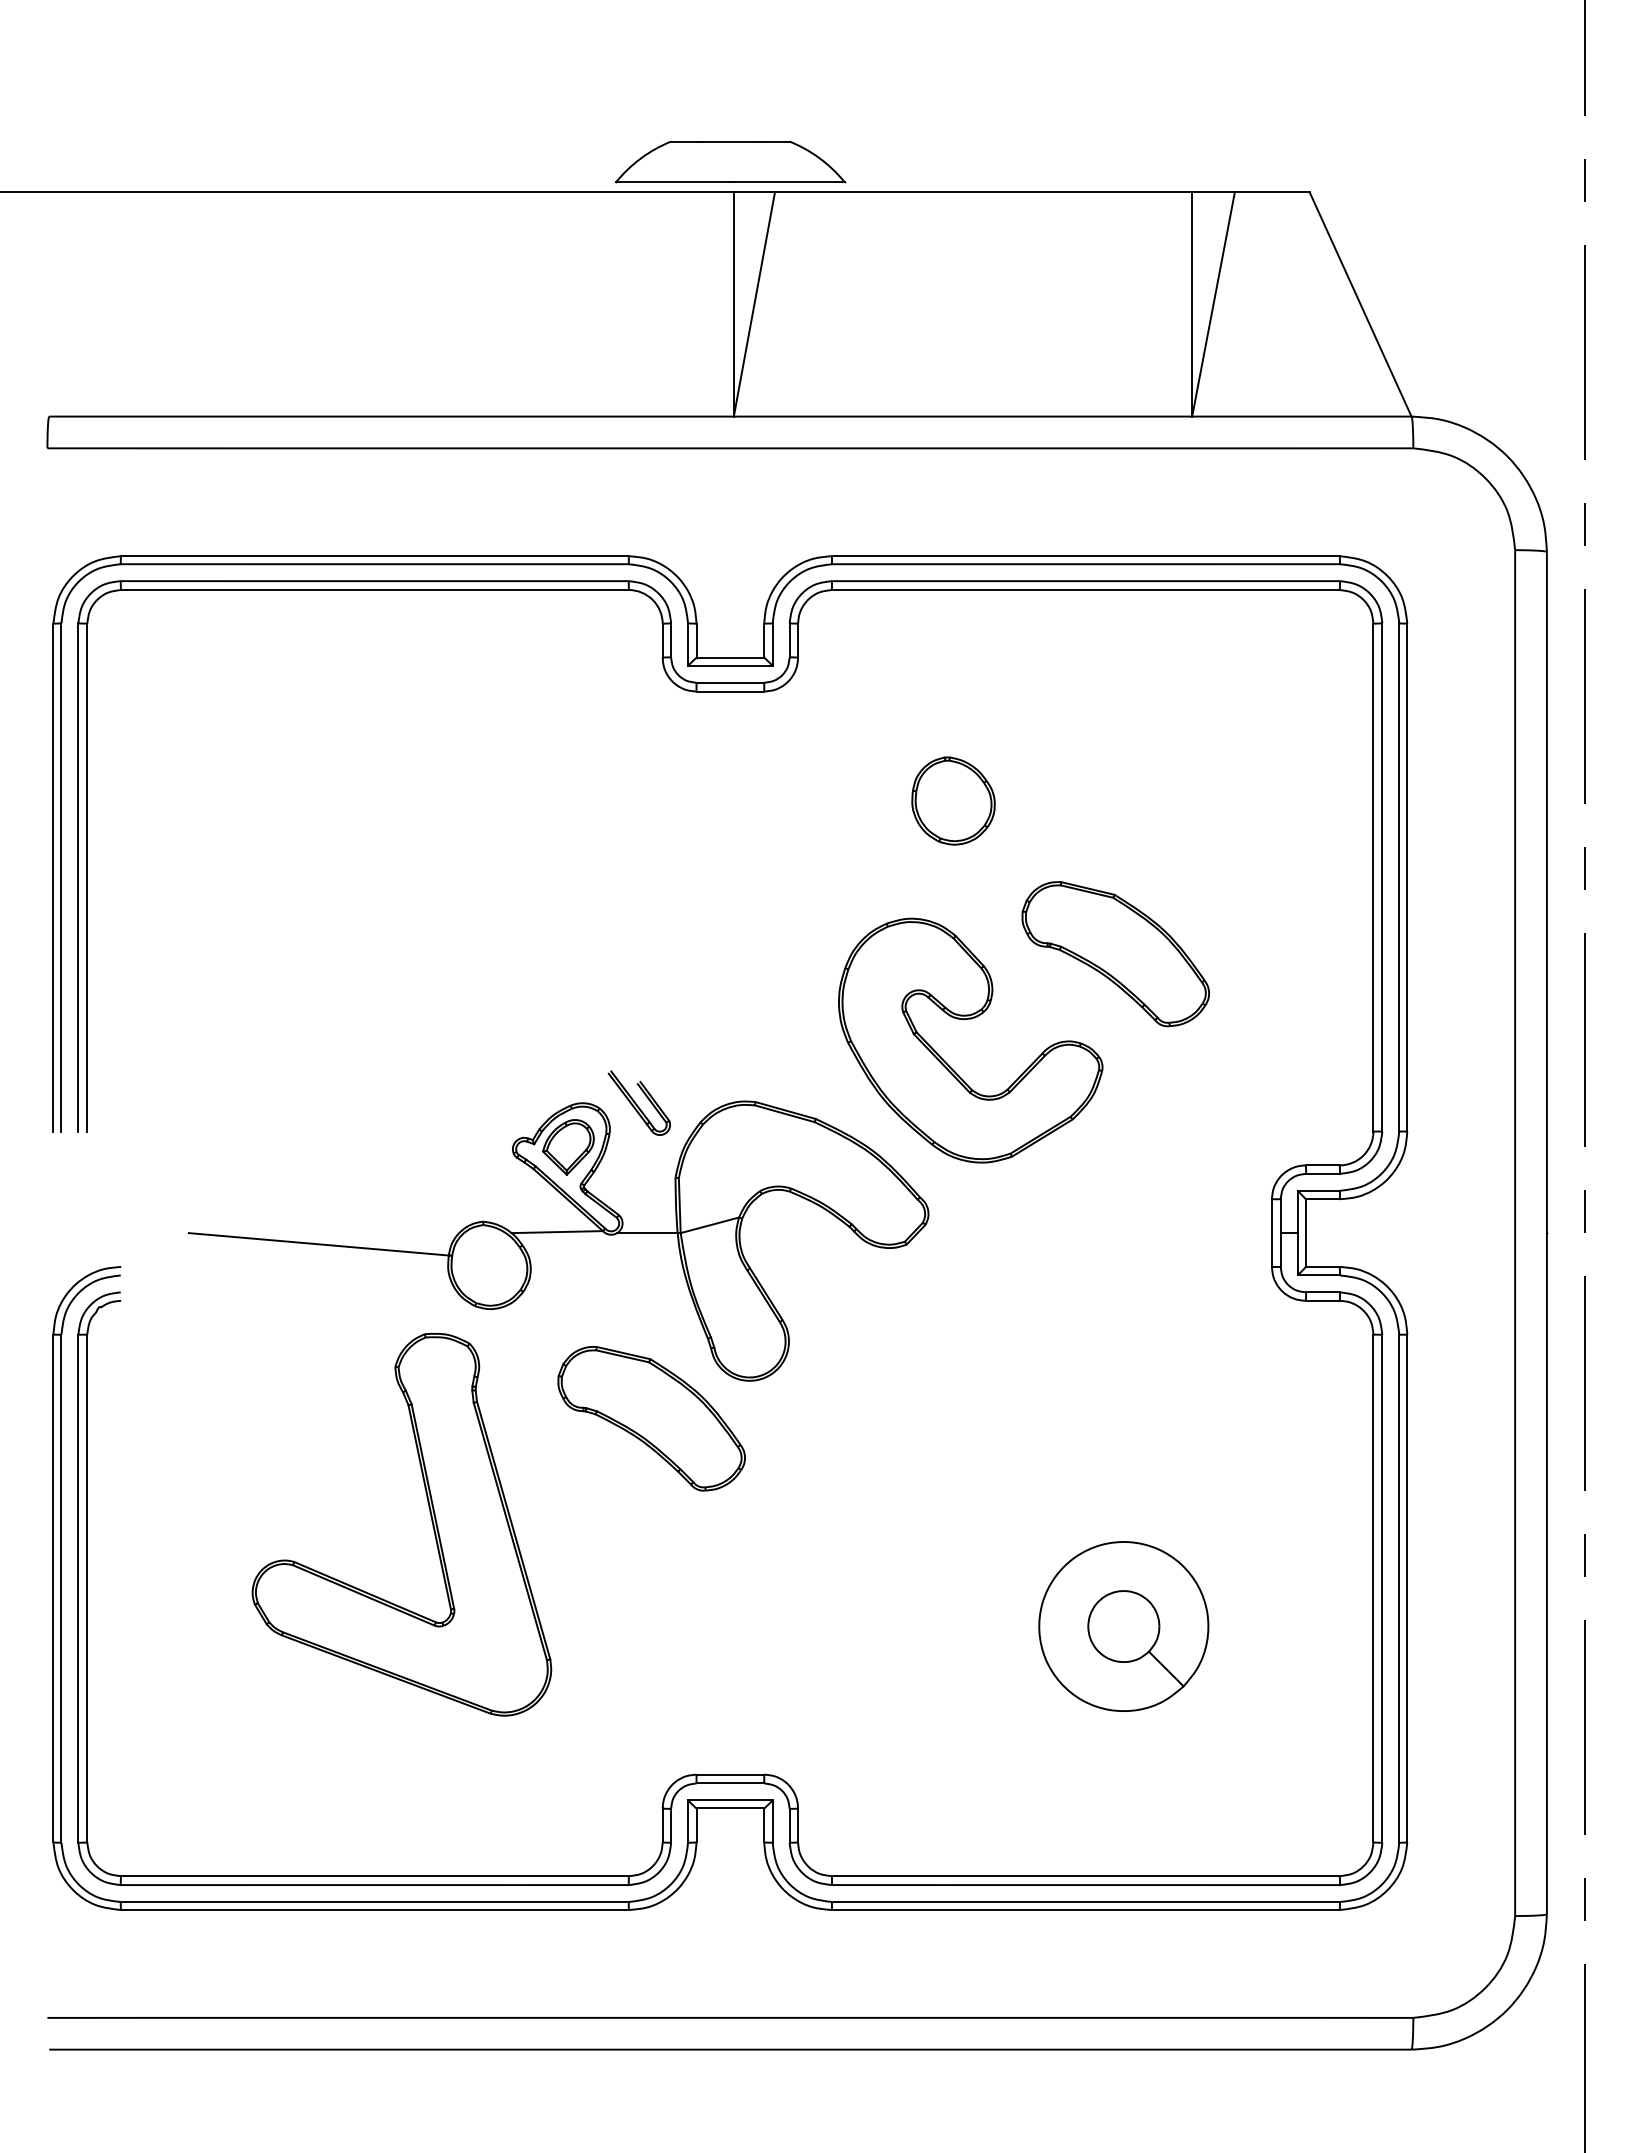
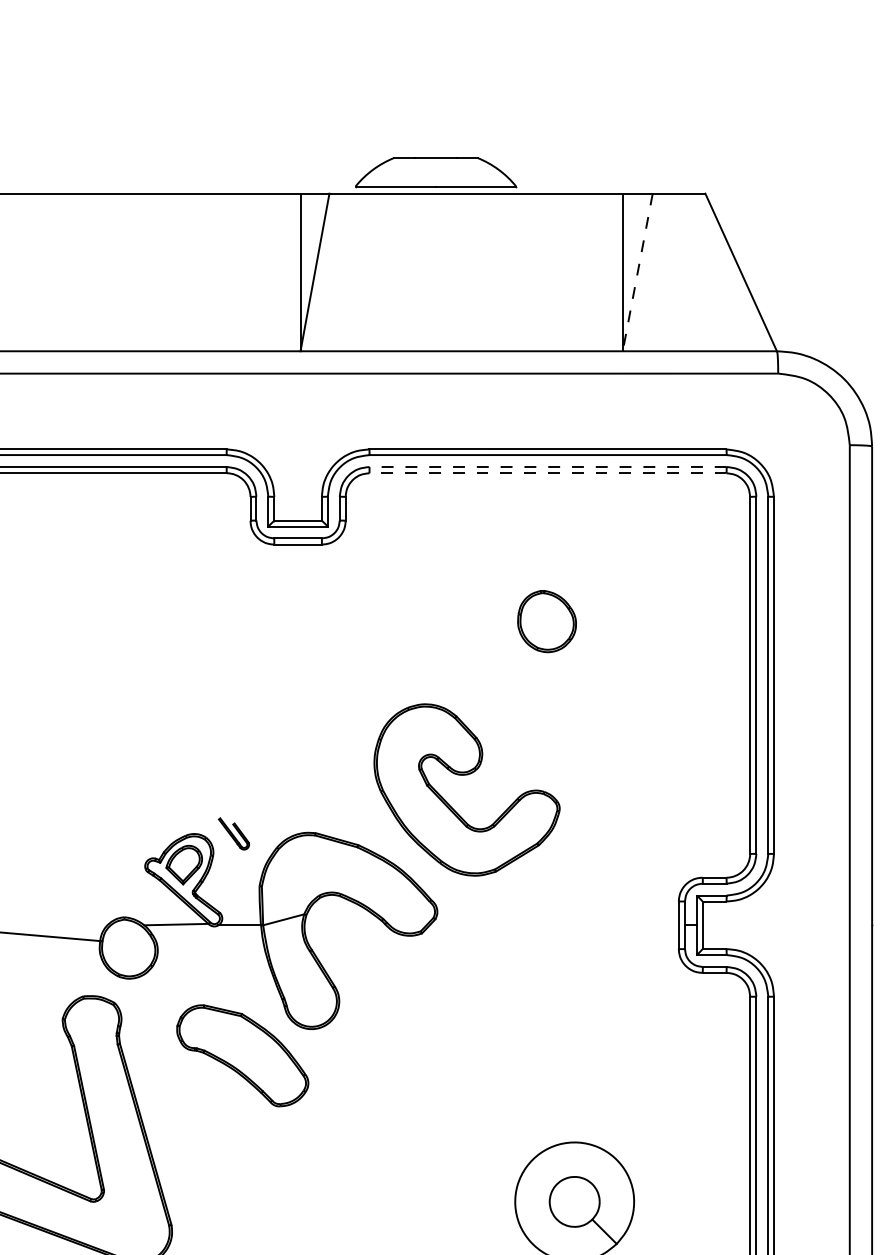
part: (730, 161) -> (435, 171), moved
line: (1213, 304) -> (637, 272), solid -> dashed
line: (1085, 581) -> (547, 467), solid -> dashed
line: (1085, 590) -> (547, 473), solid -> dashed
part: (953, 800) -> (547, 621), moved
part: (1115, 954) -> (568, 729), removed
part: (638, 1102) -> (233, 833), size x0.7

